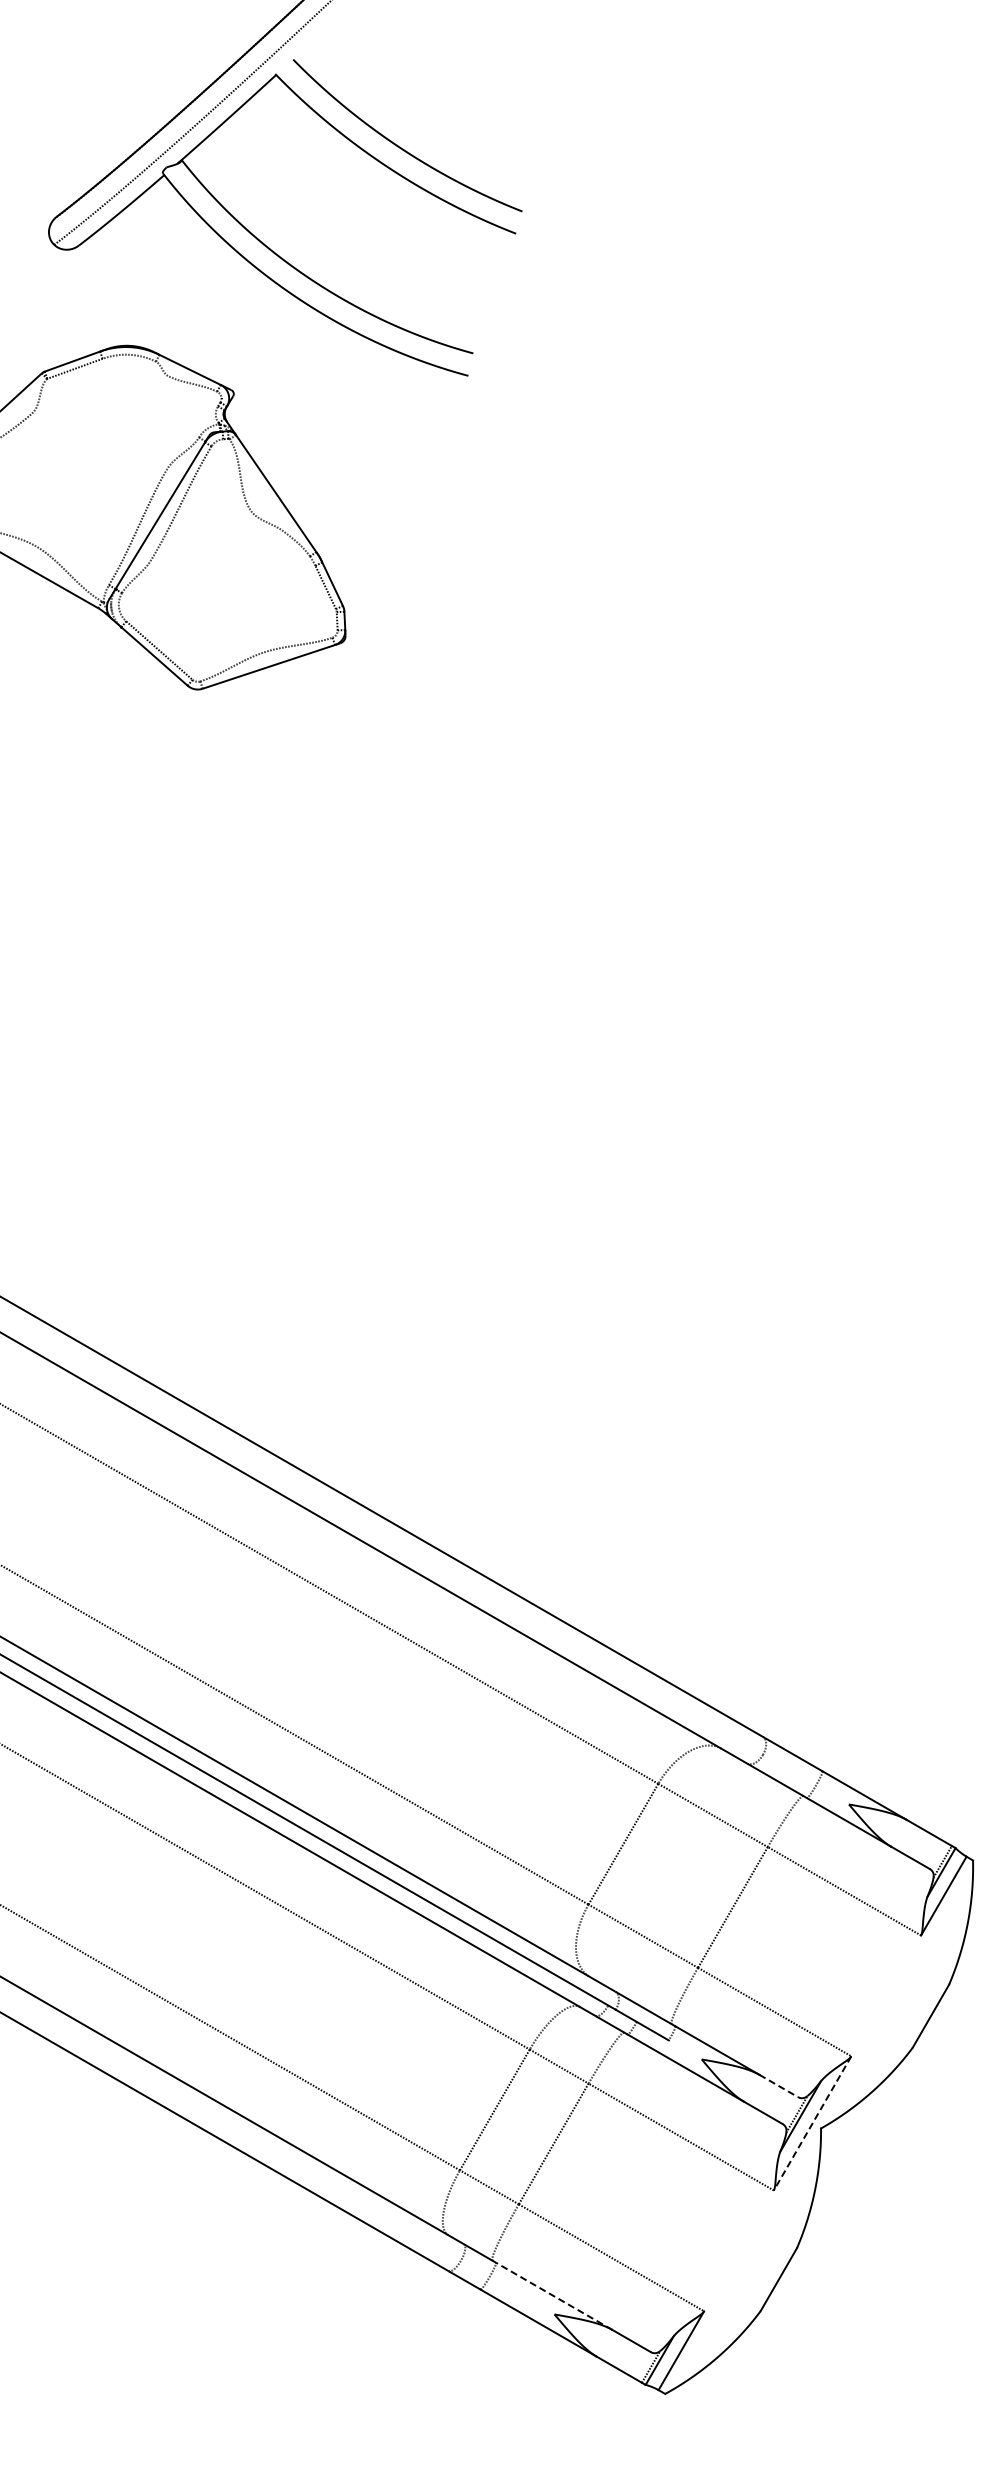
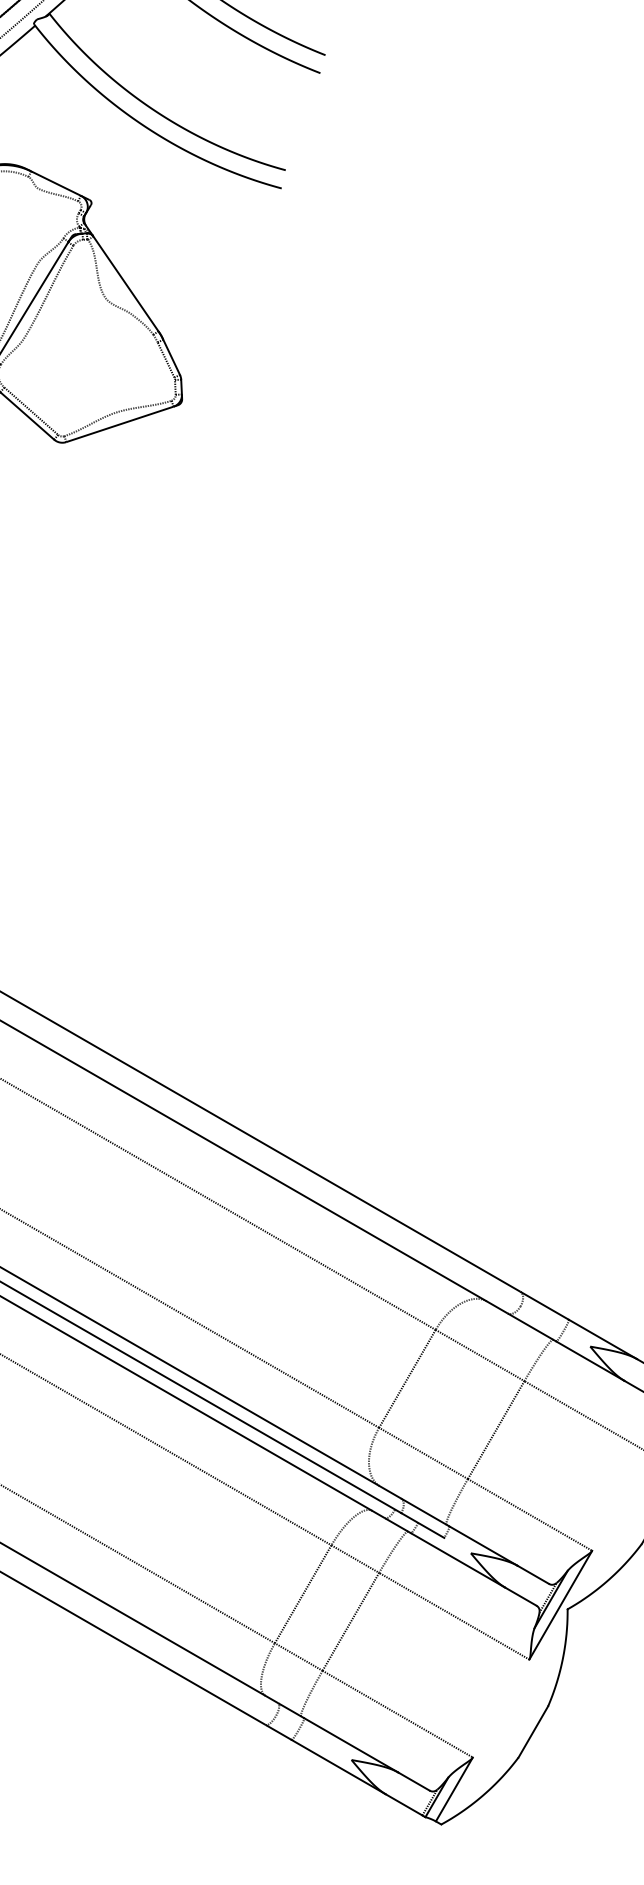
line: (779, 2086) -> (533, 1575), dashed -> solid
line: (812, 2123) -> (560, 1605), dashed -> solid
line: (554, 2296) -> (351, 1745), dashed -> solid

